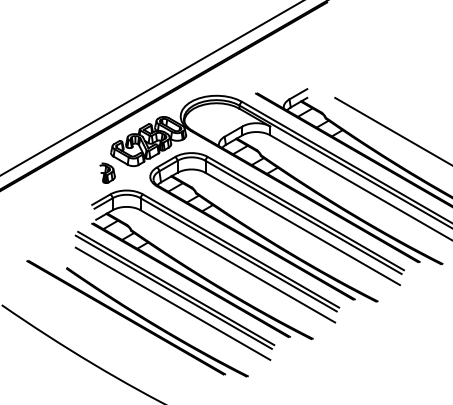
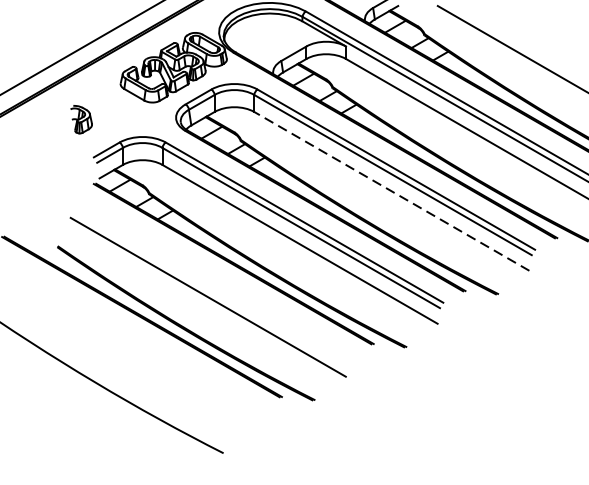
part: (107, 172) -> (81, 118), moved
line: (302, 228) -> (391, 190), solid -> dashed
part: (174, 289) -> (210, 277), removed

